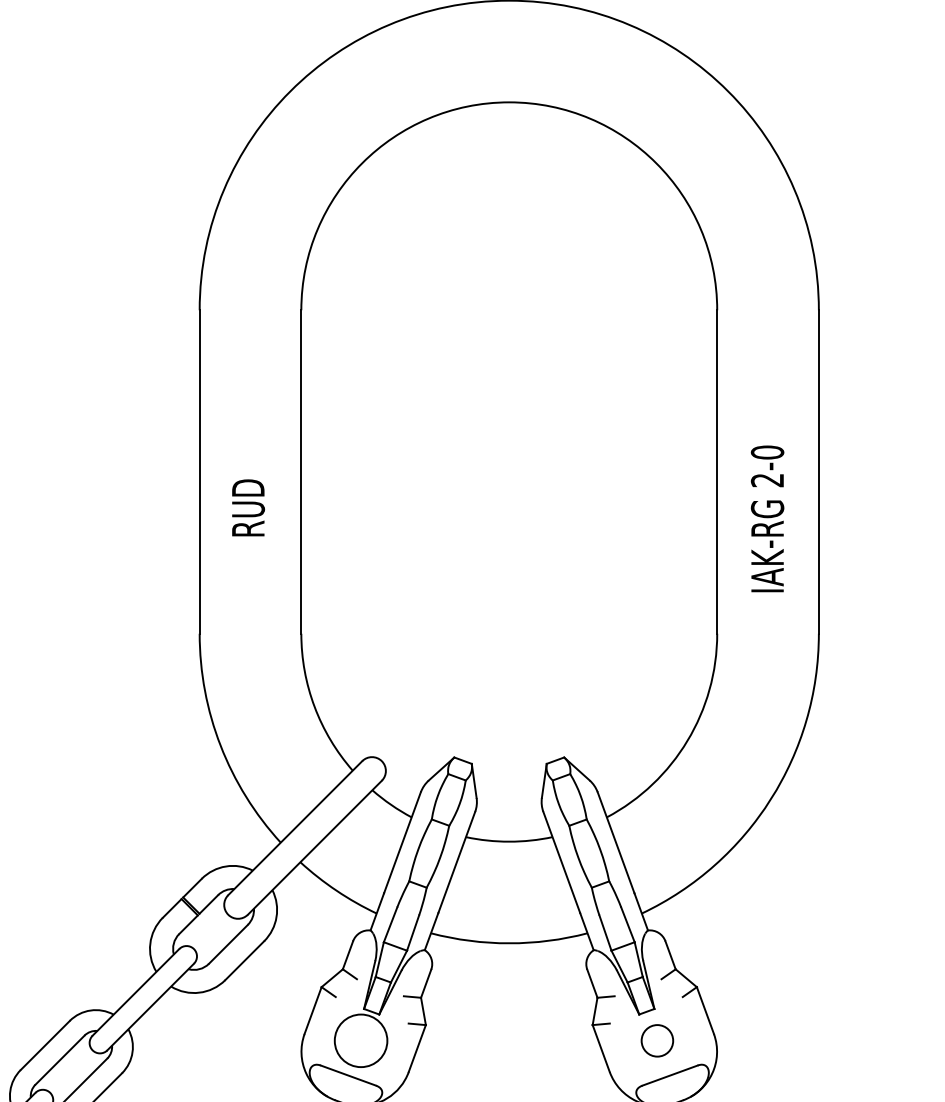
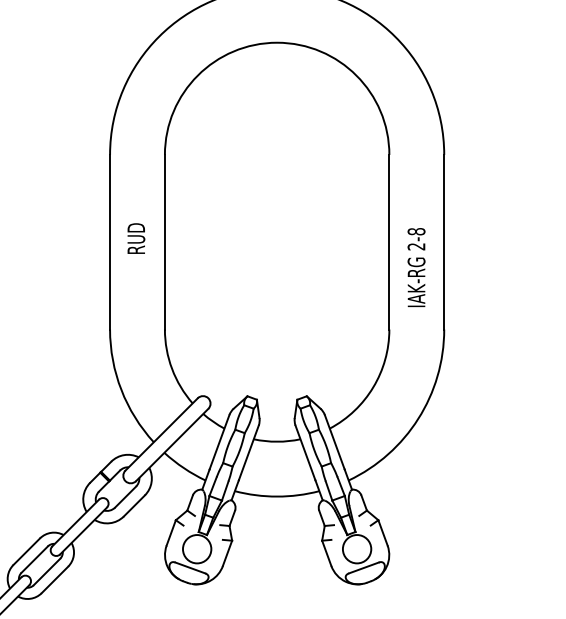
text: (767, 452) -> (416, 231), 2-0 -> 2-8
text: (248, 507) -> (136, 238), moved
circle: (656, 1041) -> (356, 549), size x1.67

